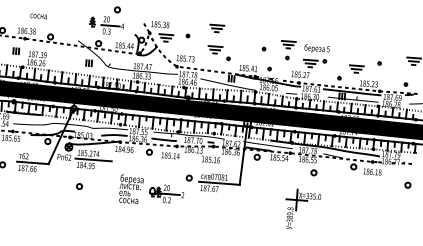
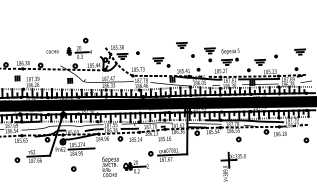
text: (38, 15) -> (52, 51), moved
part: (216, 28) -> (181, 45), moved

